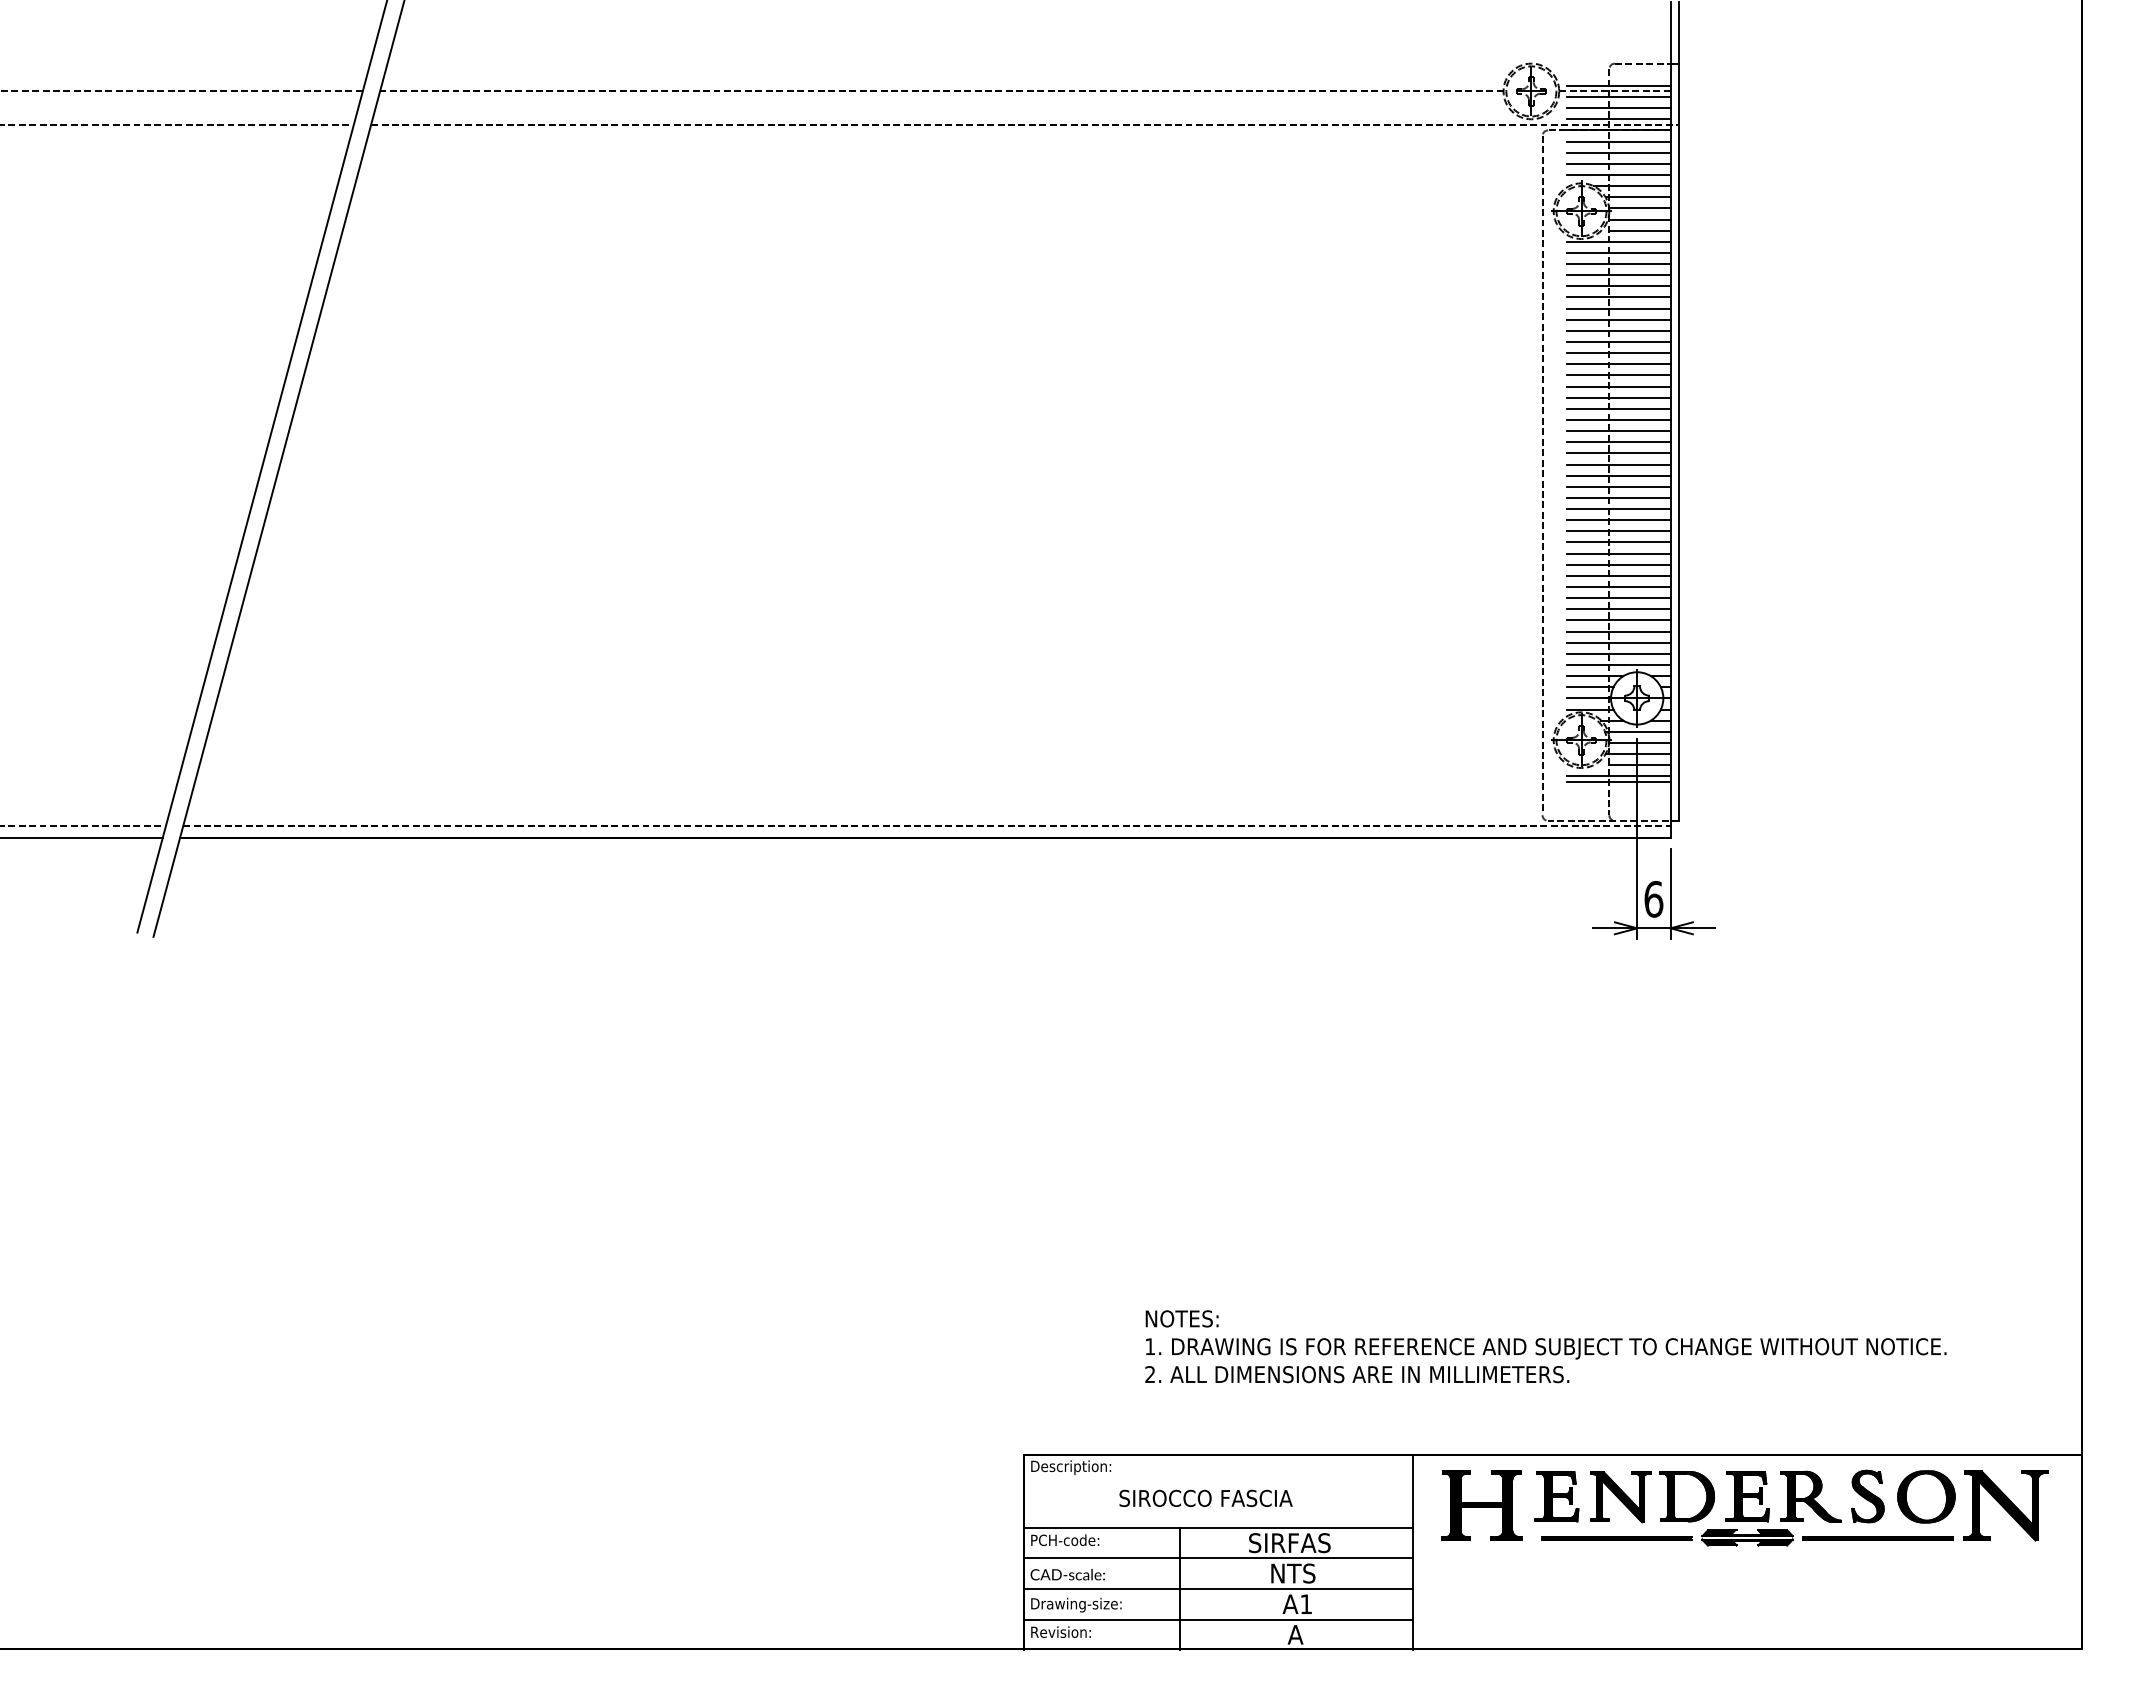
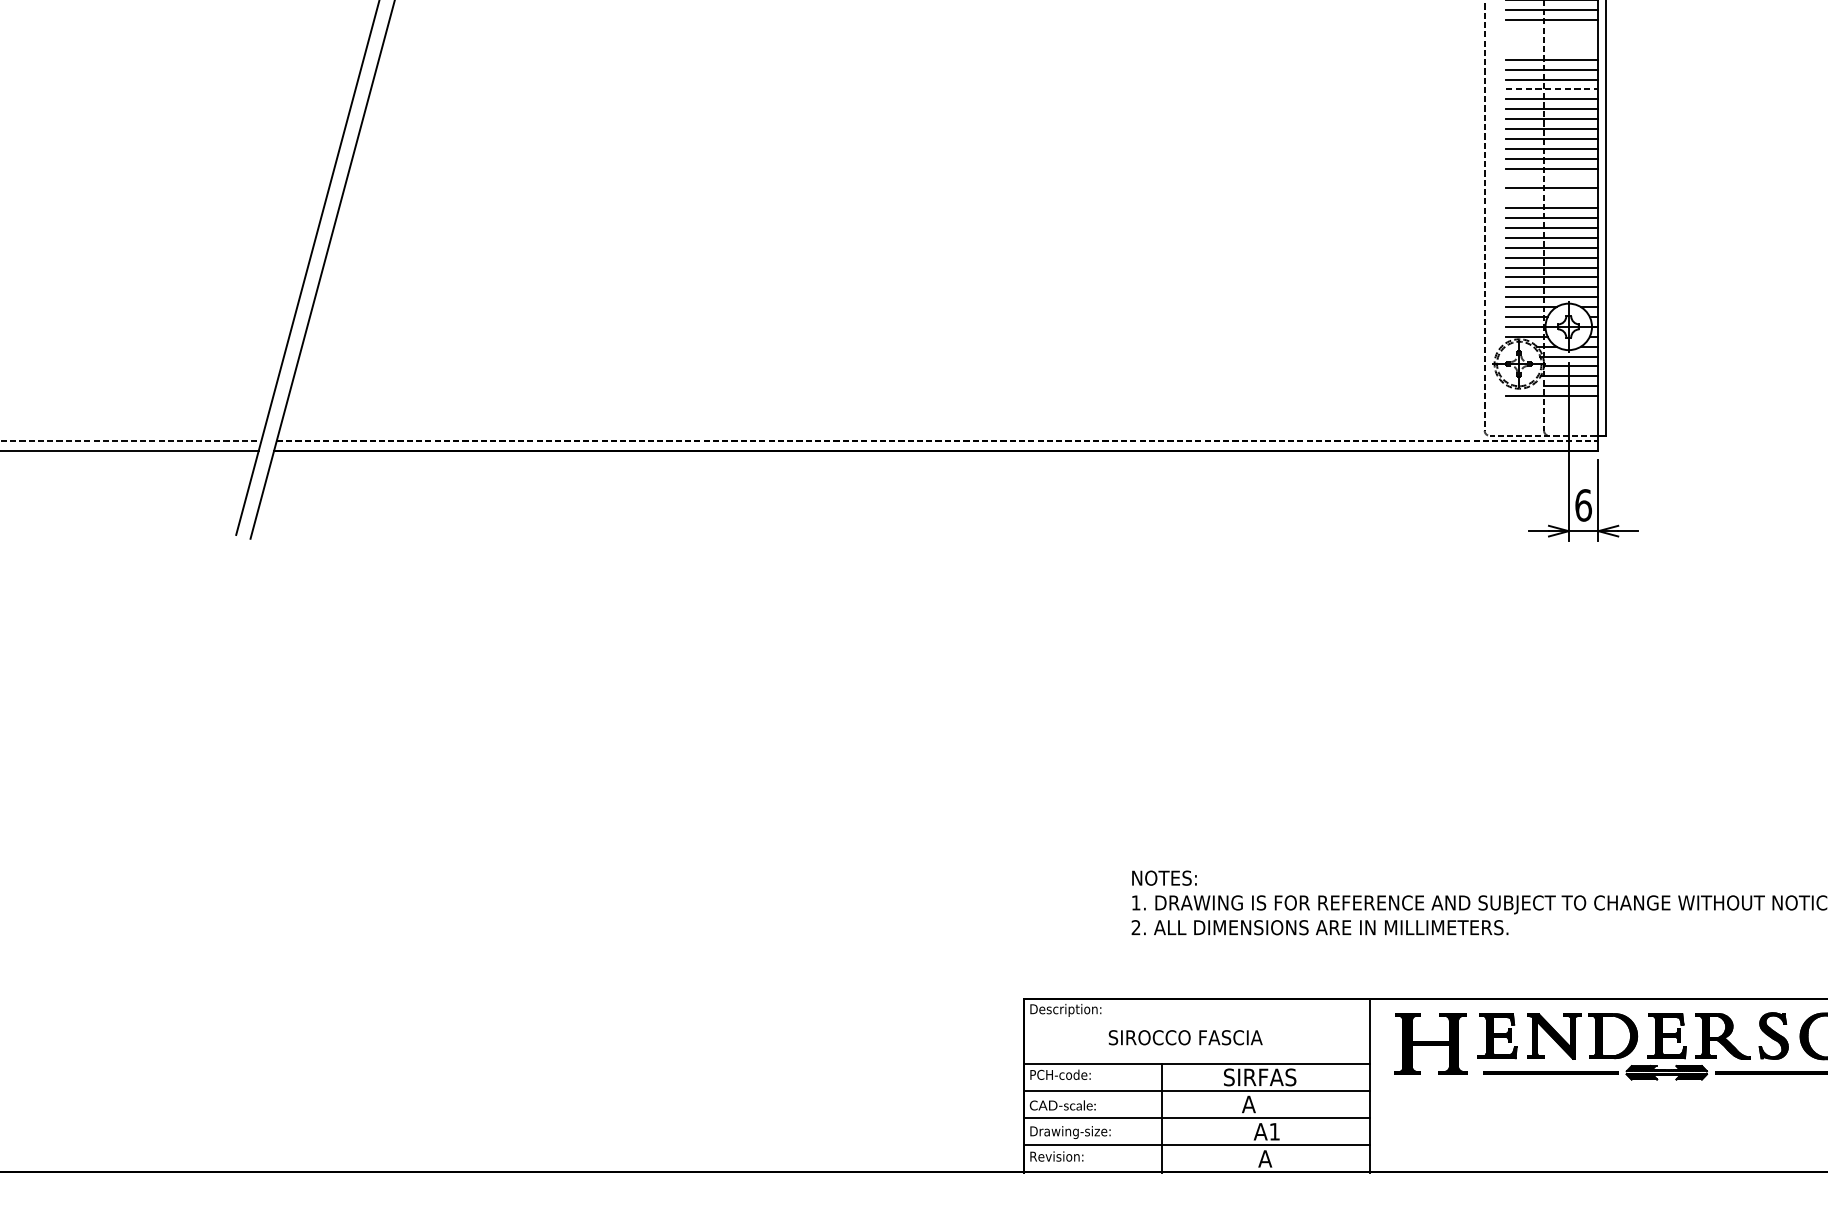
line: (1618, 364) -> (1552, 30), removed
line: (1618, 375) -> (1552, 39), removed
line: (1618, 386) -> (1552, 49), removed
line: (1619, 431) -> (1553, 89), solid -> dashed
line: (1618, 531) -> (1552, 178), removed
line: (1618, 553) -> (1552, 198), removed
line: (1618, 781) -> (1552, 400), removed
text: (1292, 1573) -> (1262, 1104), NTS -> A

